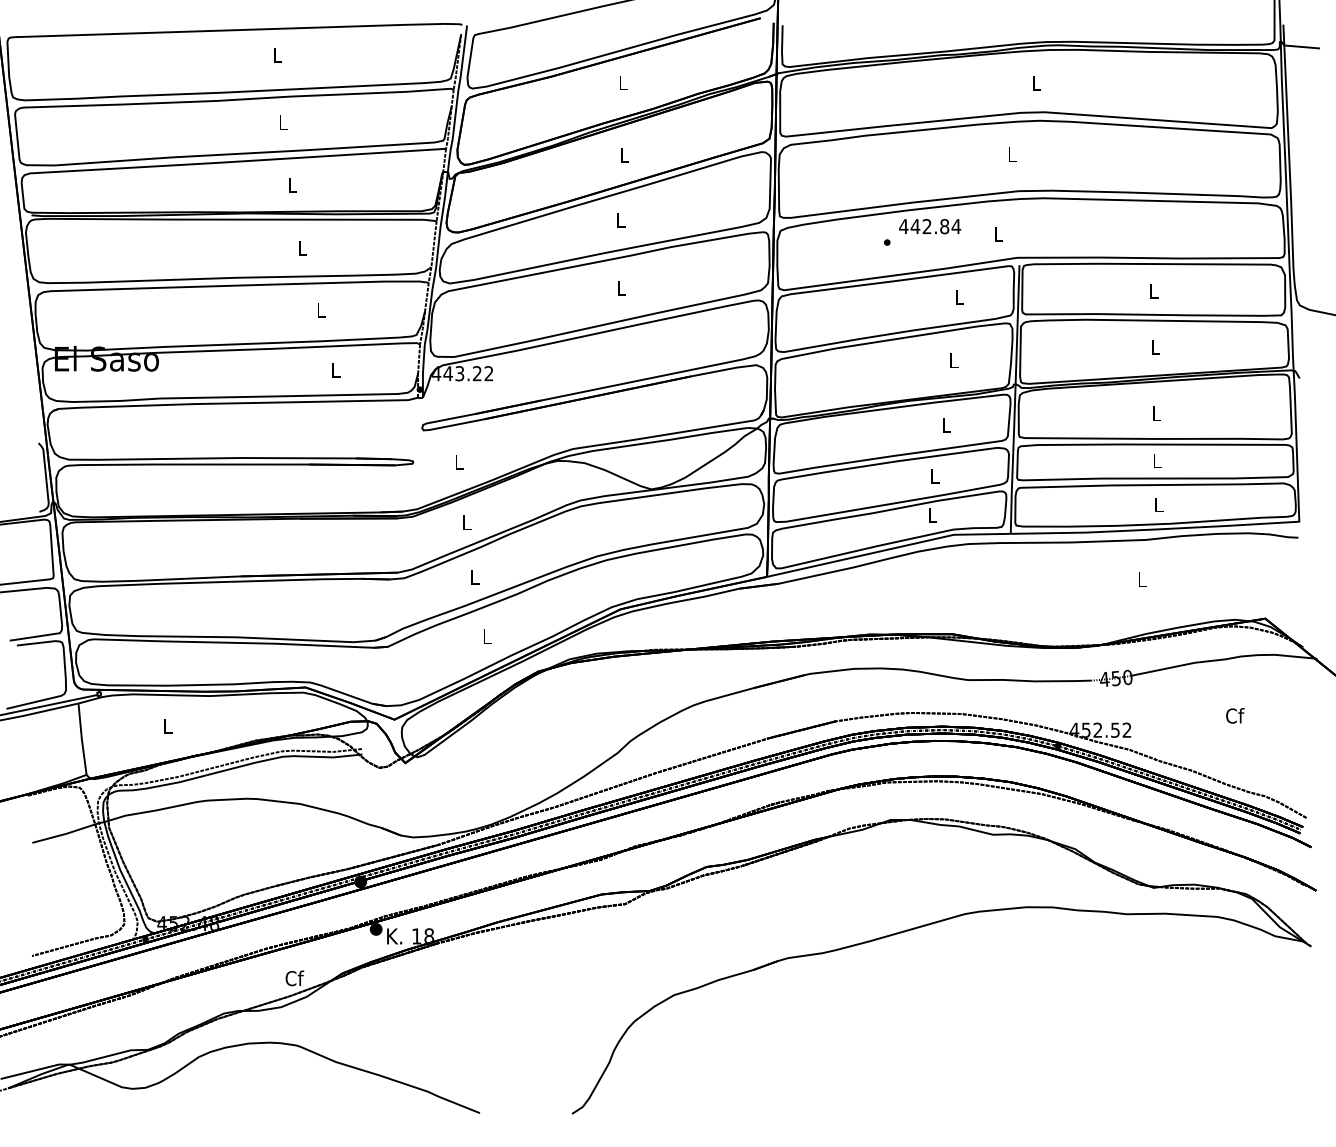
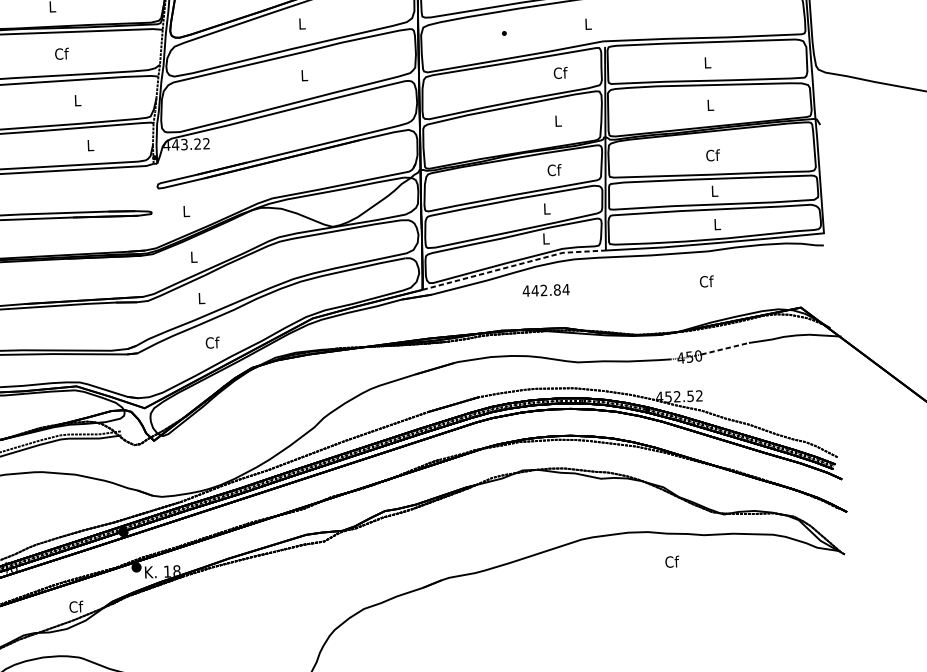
text: (930, 226) -> (546, 290), moved
text: (302, 247) -> (61, 53), L -> Cf
text: (959, 297) -> (560, 73), L -> Cf
text: (1156, 413) -> (712, 155), L -> Cf
text: (946, 425) -> (554, 170), L -> Cf
line: (888, 549) -> (513, 265), solid -> dashed
text: (1142, 579) -> (706, 281), L -> Cf
text: (487, 636) -> (212, 342), L -> Cf
line: (1163, 669) -> (725, 348), solid -> dashed
text: (1235, 715) -> (672, 561), moved

